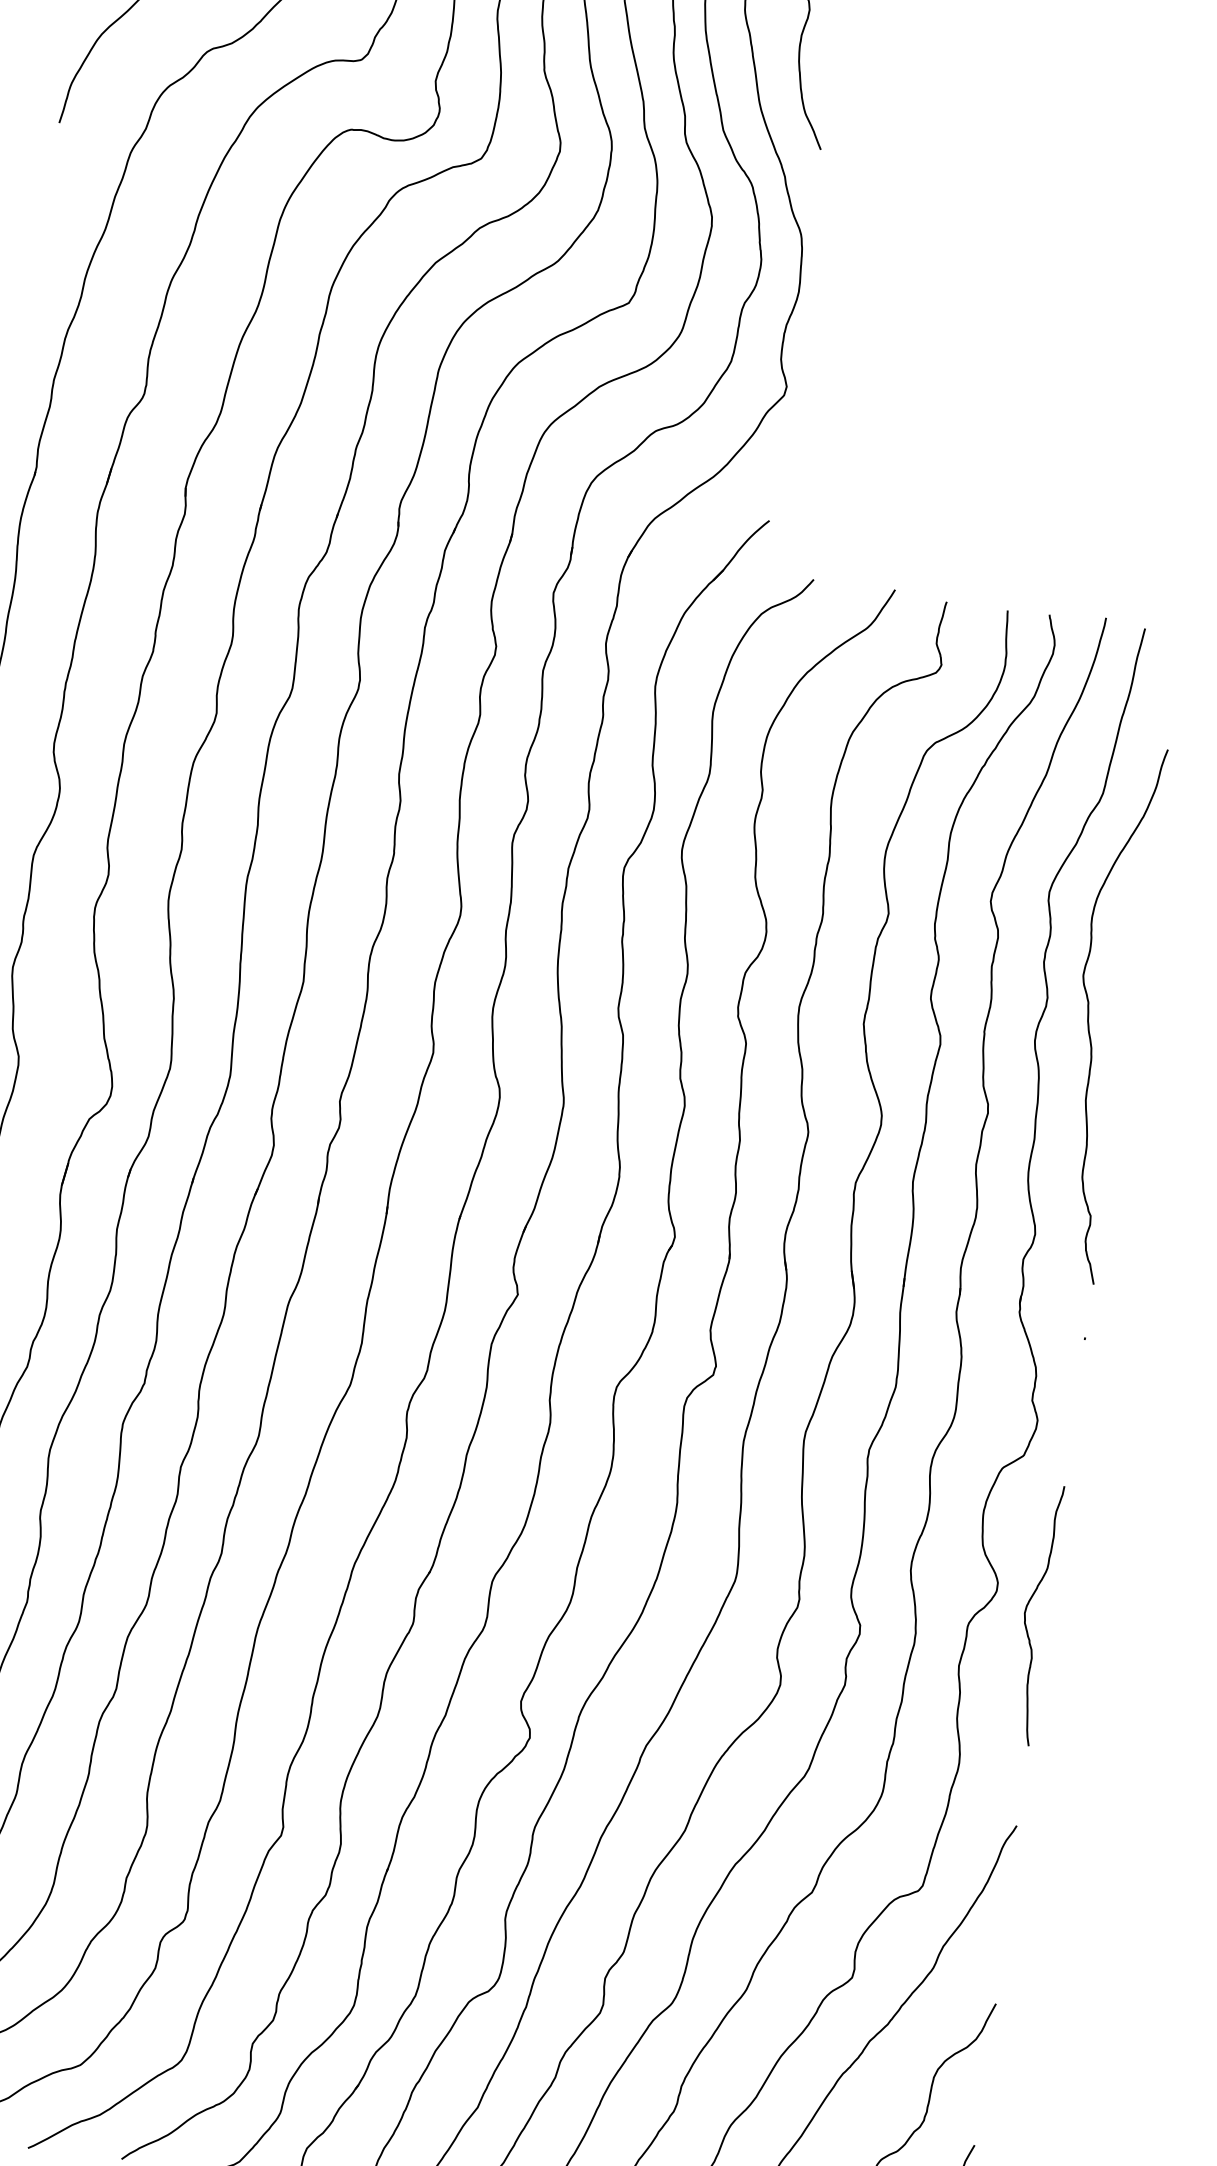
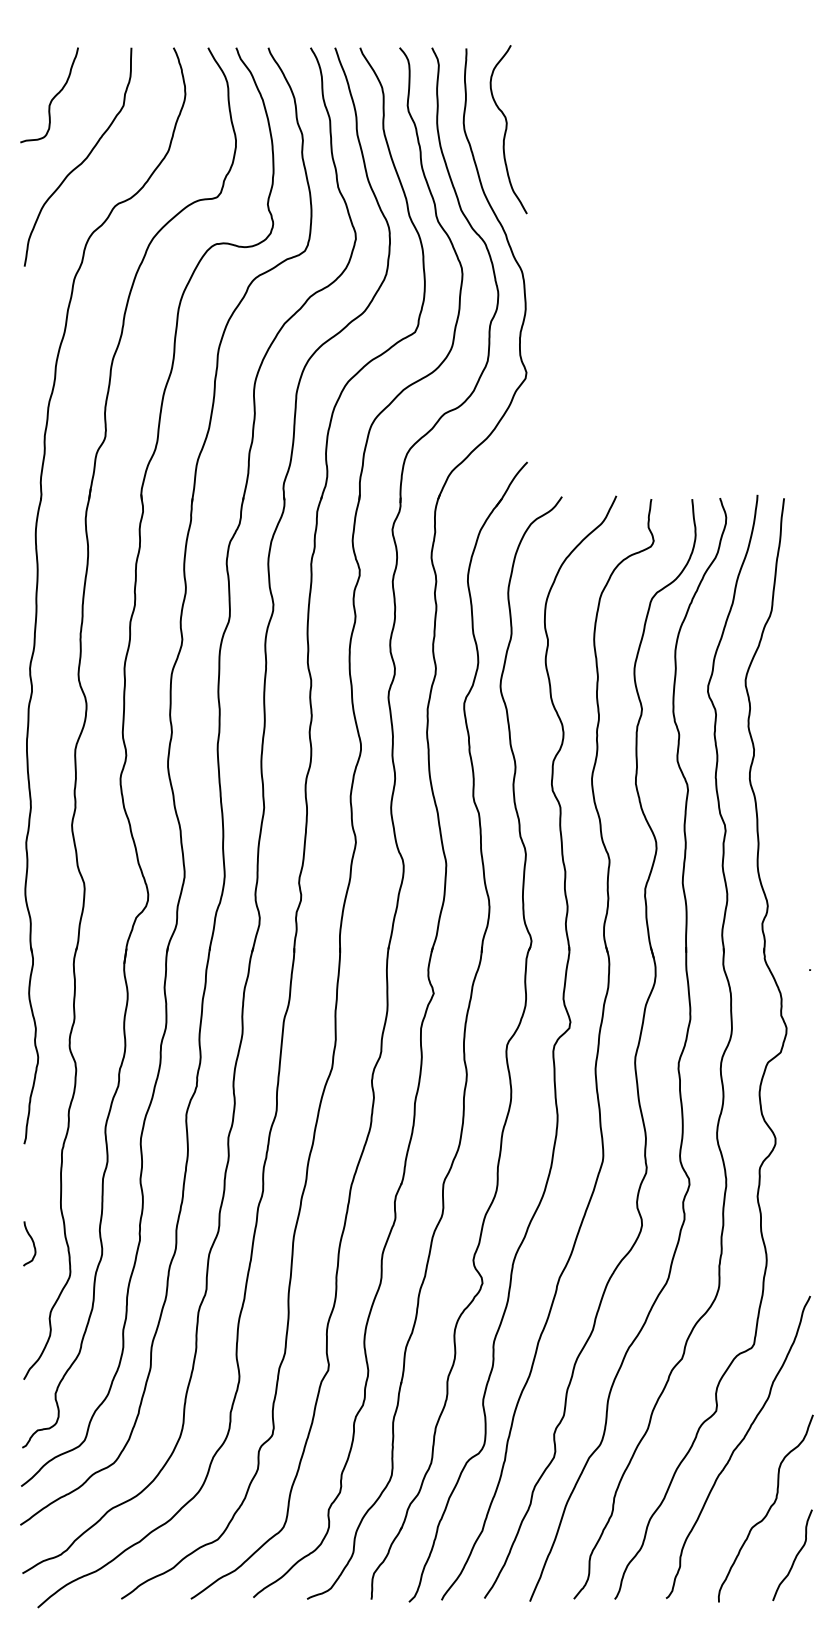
curve: (1090, 1012) -> (783, 755), removed
curve: (1027, 1611) -> (797, 1154), removed

